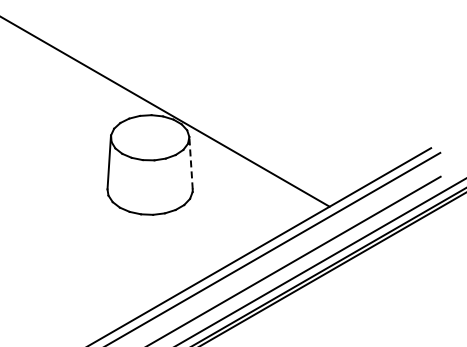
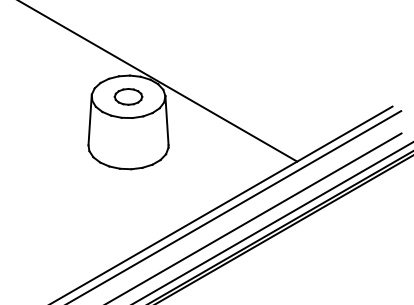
part: (149, 137) -> (127, 96), added
line: (191, 162) -> (167, 120), dashed -> solid

